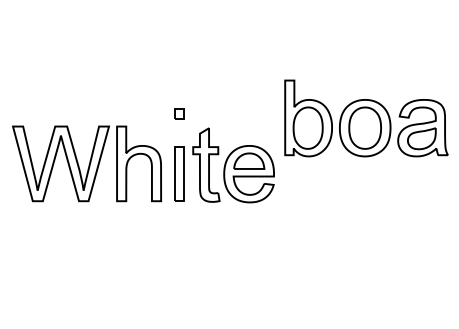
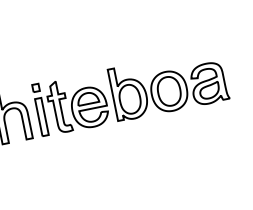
part: (179, 113) -> (35, 87), moved
part: (366, 118) -> (168, 84), moved

